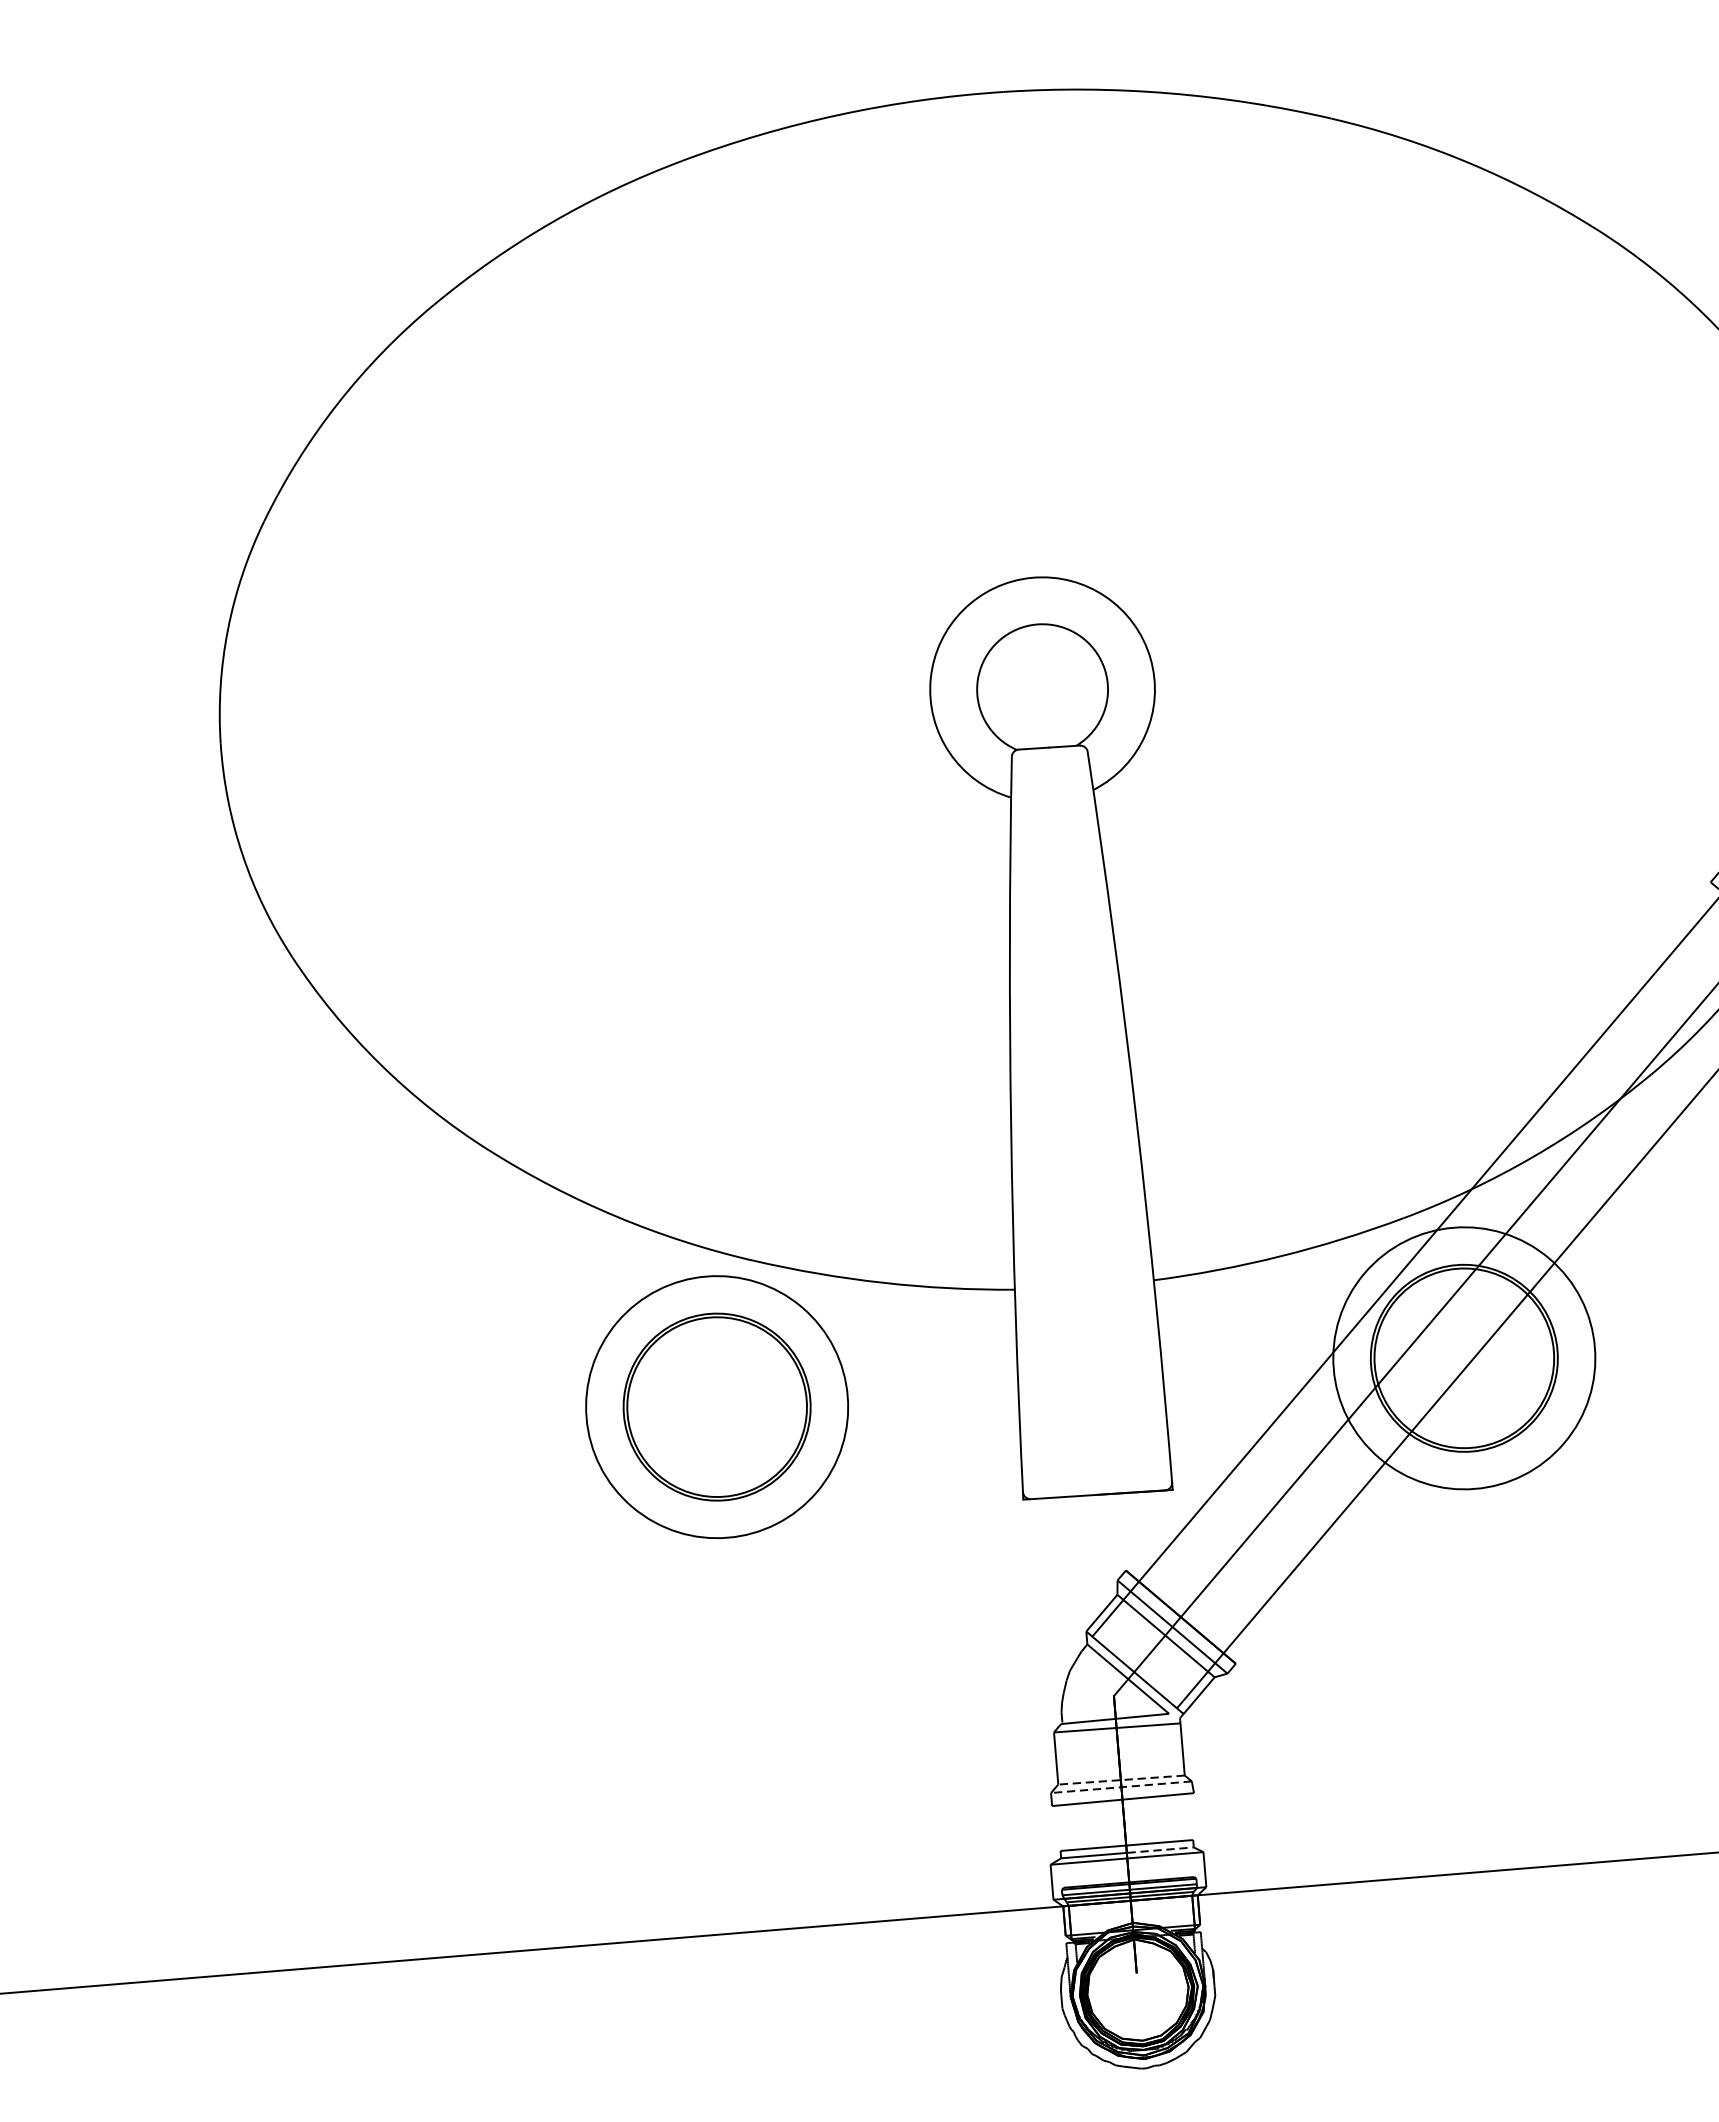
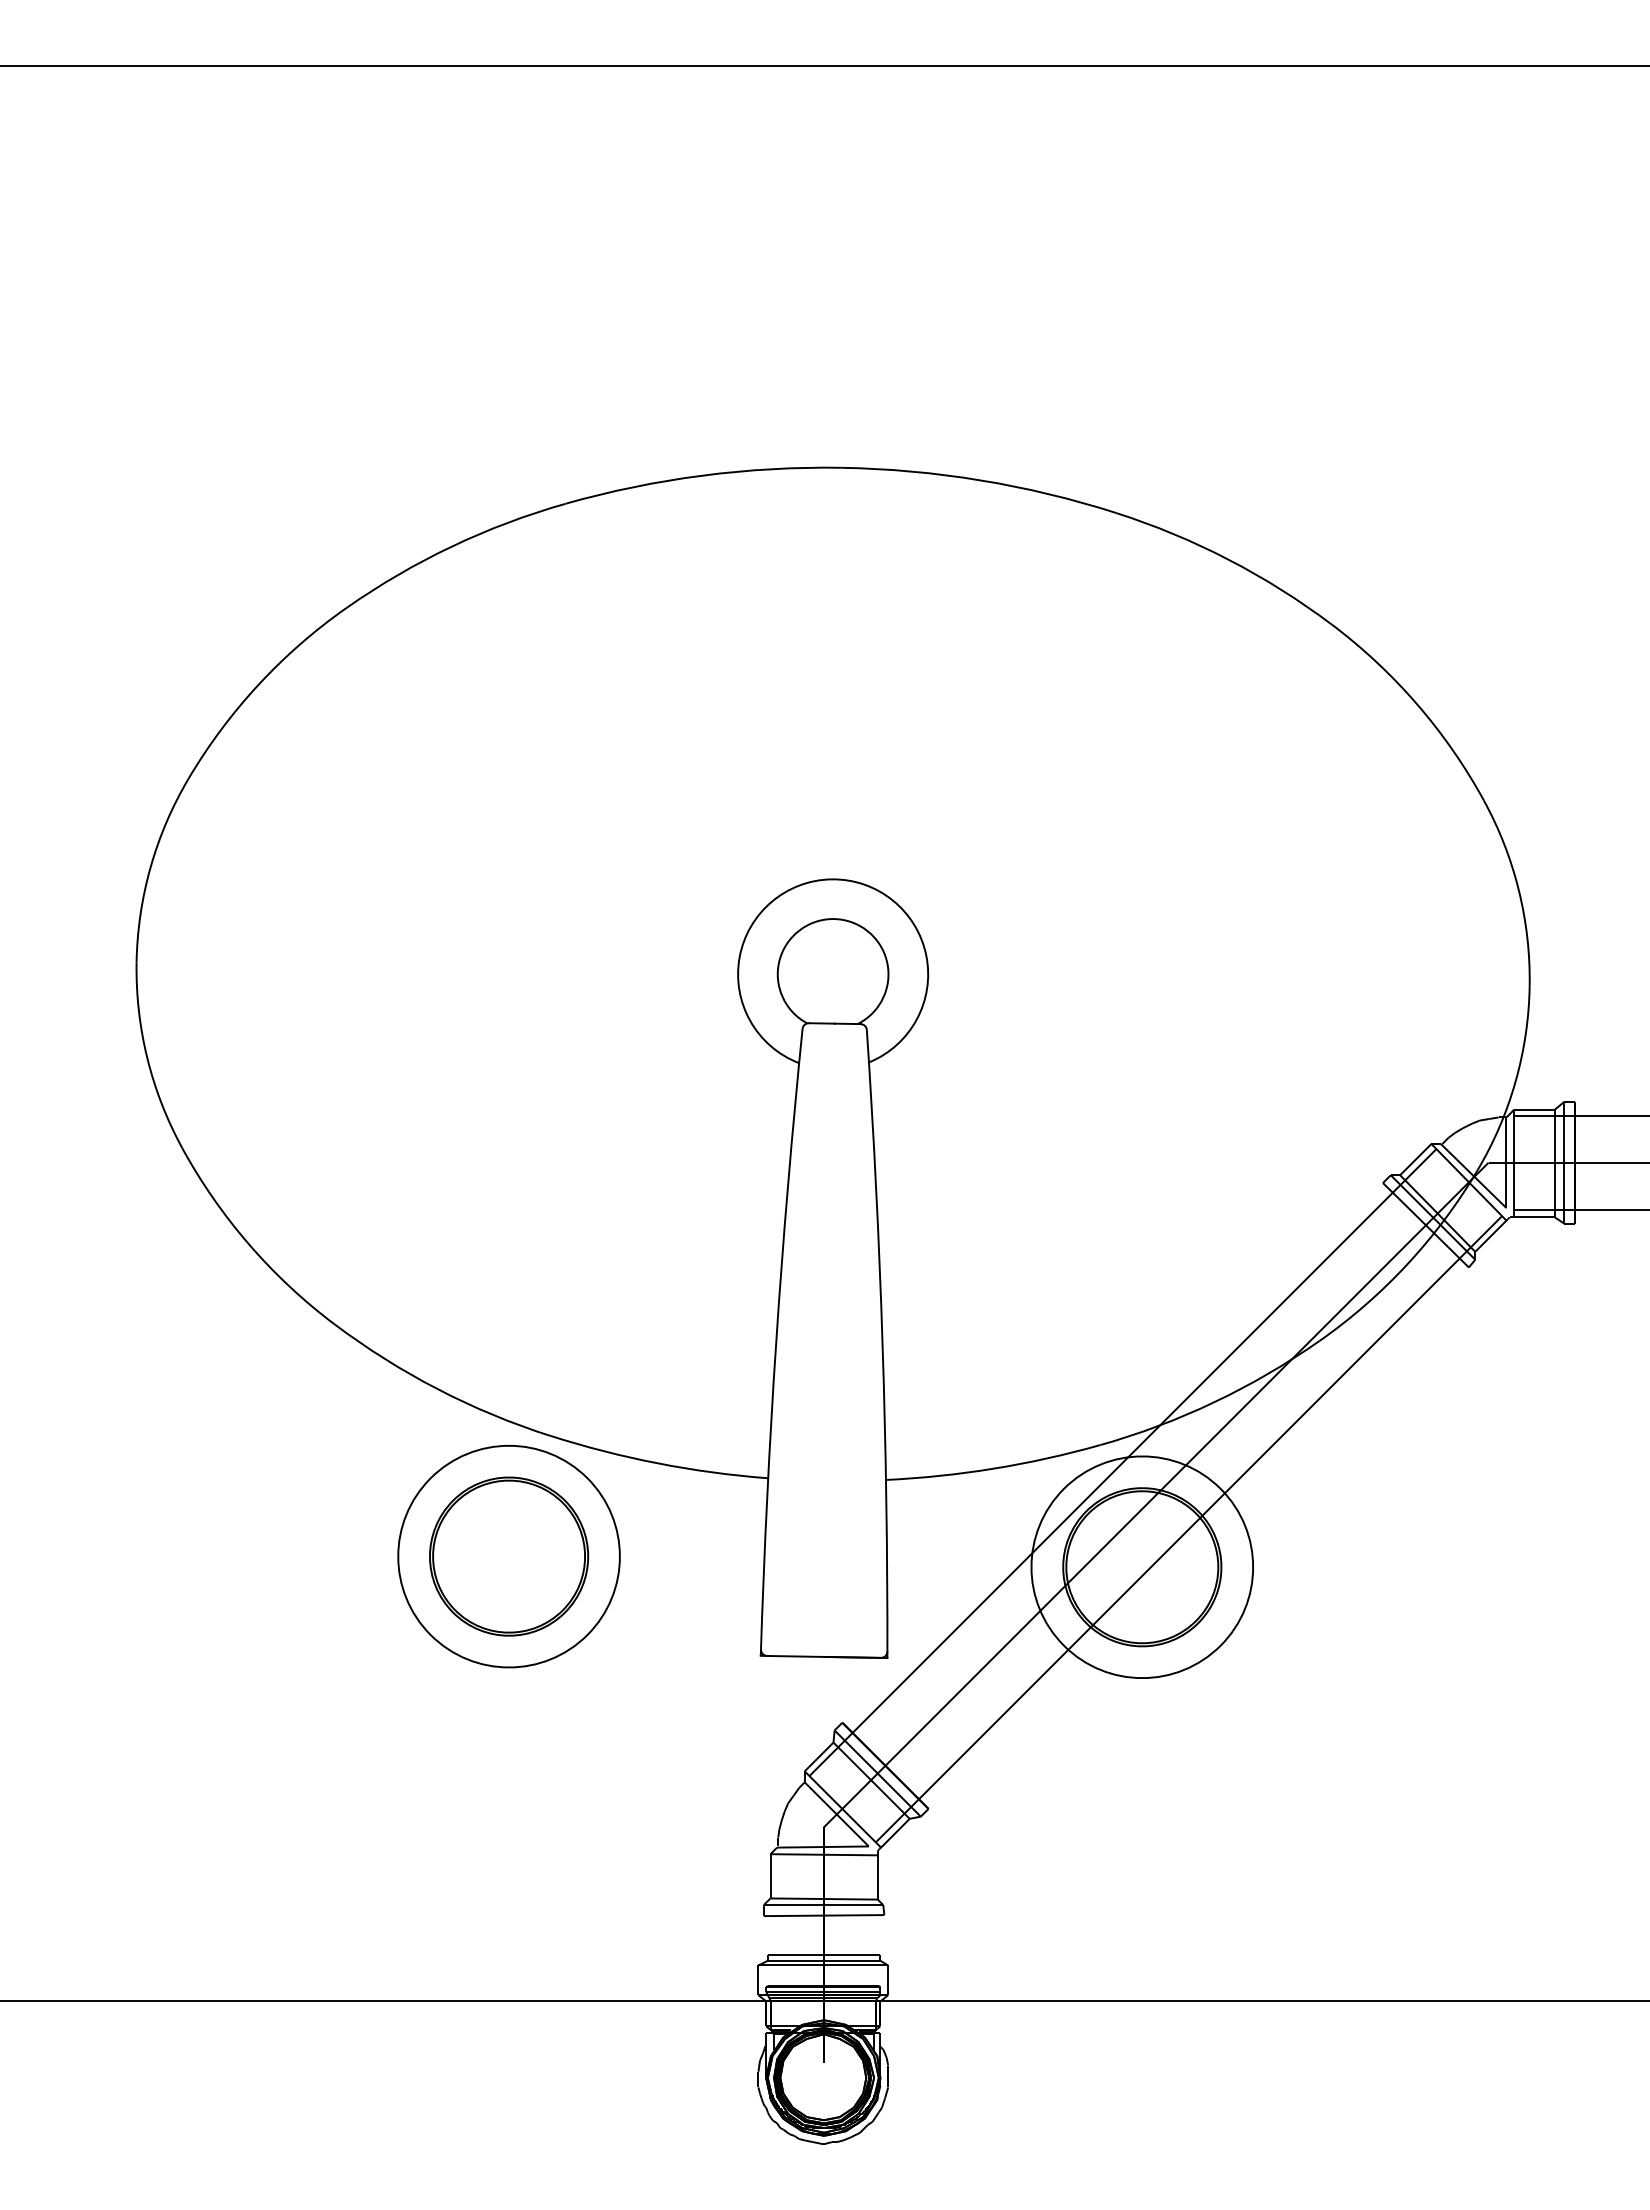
line: (1122, 1780) -> (824, 1899), dashed -> solid
line: (1121, 1787) -> (823, 1905), dashed -> solid
line: (1160, 1849) -> (852, 1960), dashed -> solid

